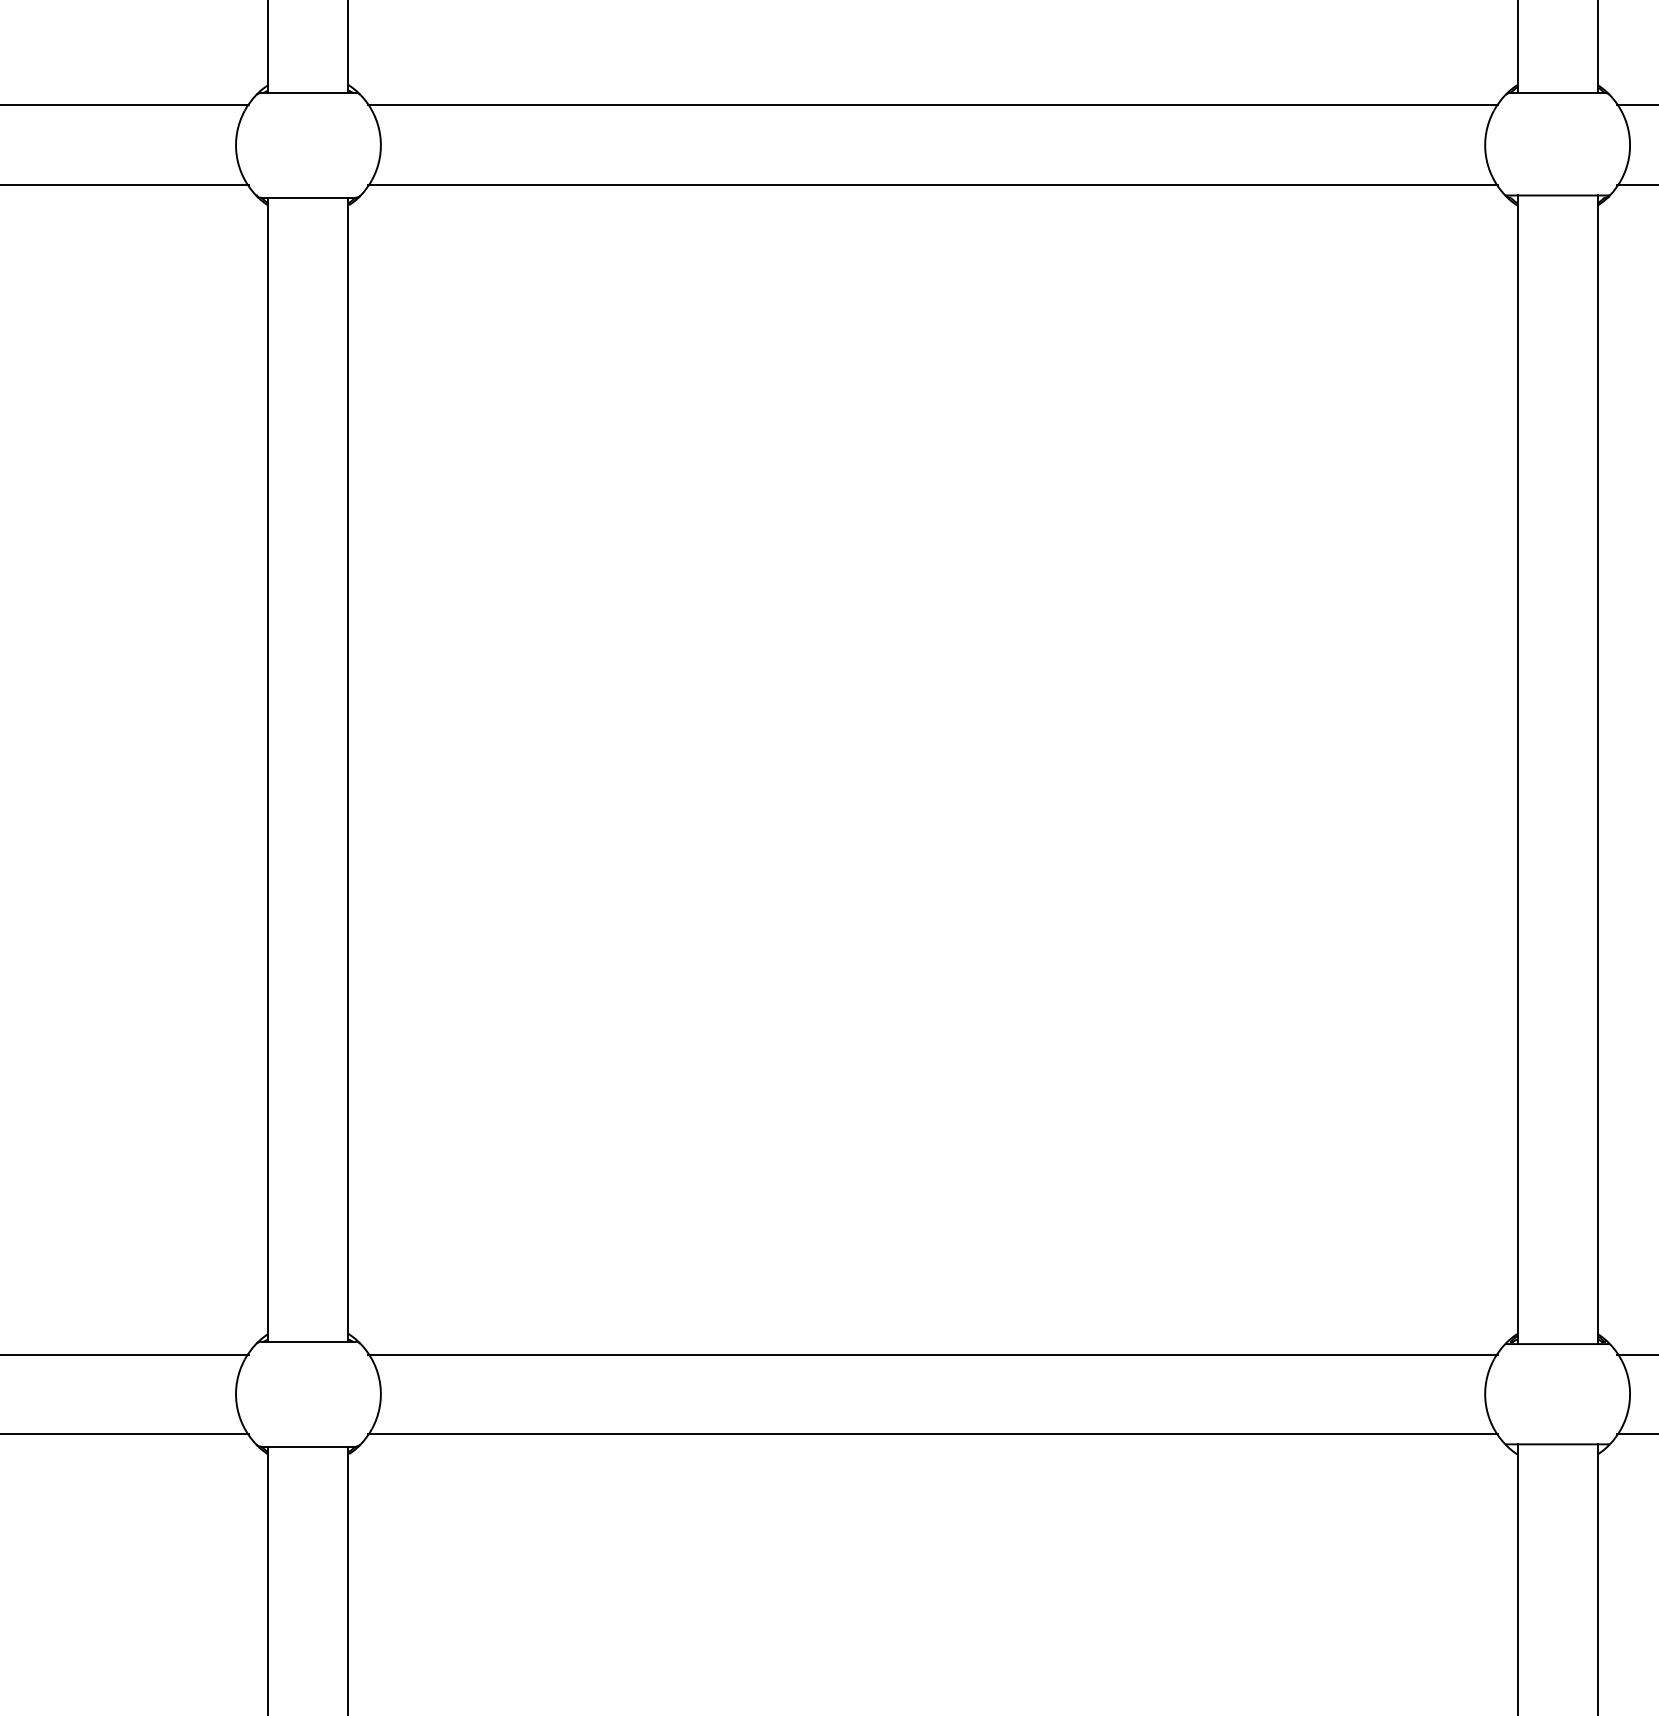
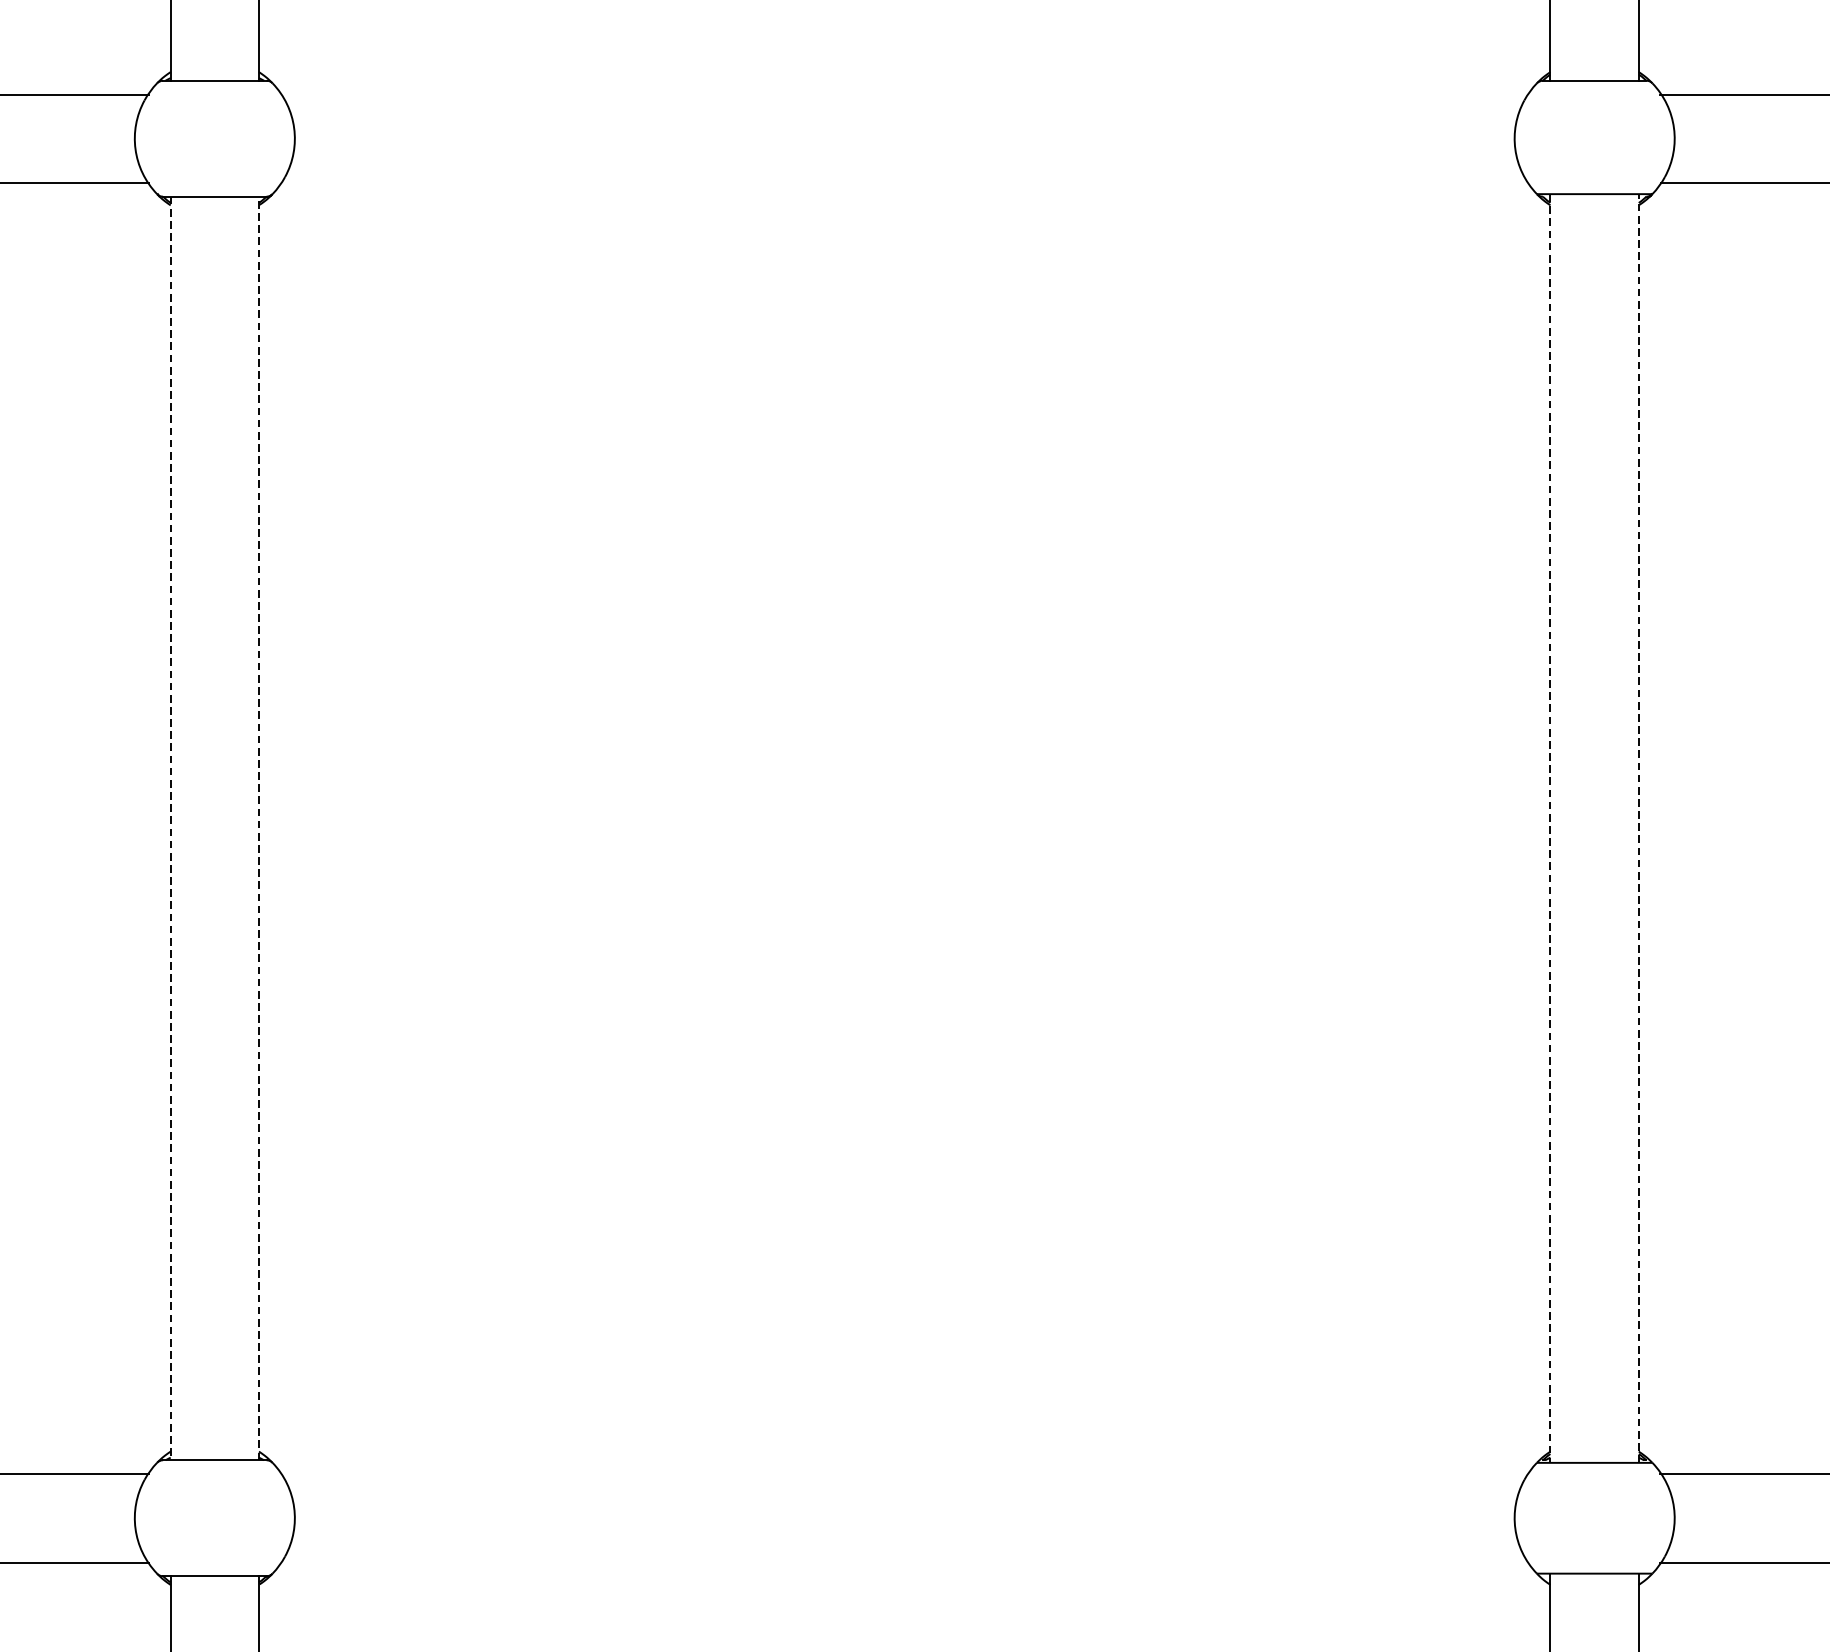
line: (932, 105) -> (904, 94), removed
line: (933, 185) -> (905, 183), removed
line: (268, 769) -> (170, 828), solid -> dashed
line: (348, 769) -> (259, 828), solid -> dashed
line: (1597, 769) -> (1638, 828), solid -> dashed
line: (1517, 770) -> (1550, 829), solid -> dashed
line: (932, 1354) -> (904, 1474), removed
line: (932, 1434) -> (904, 1562), removed

